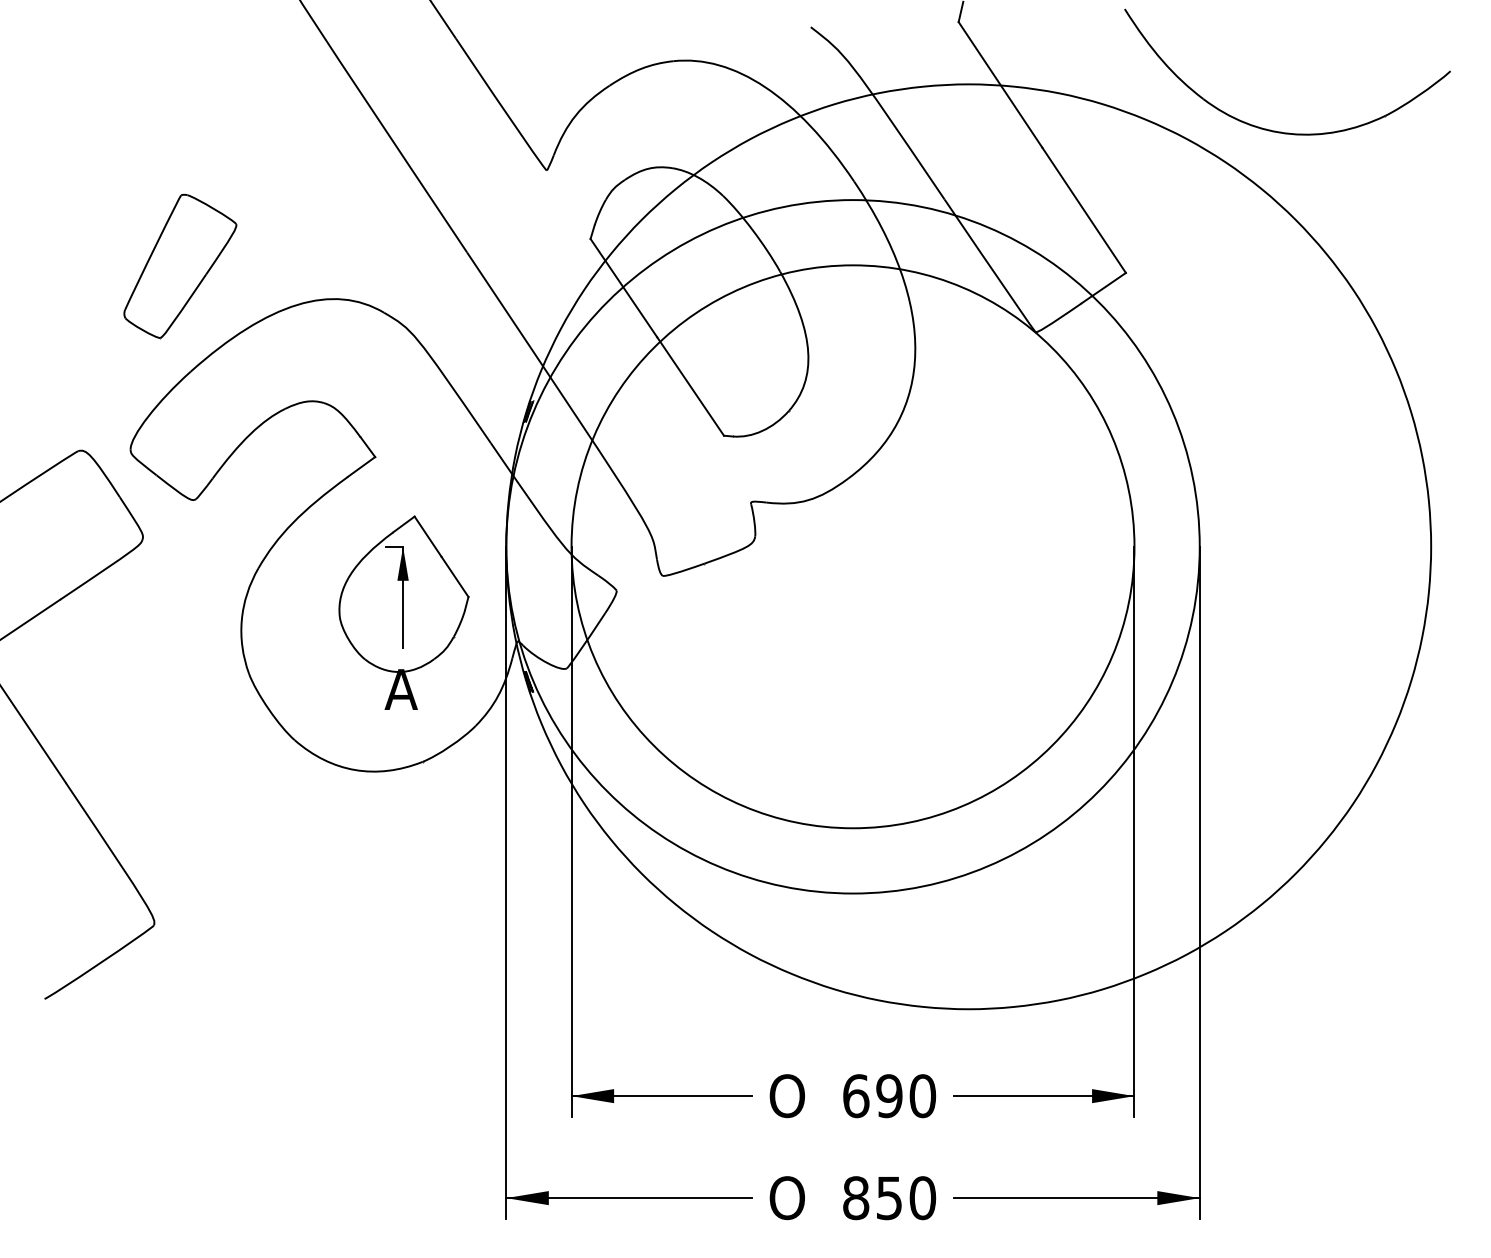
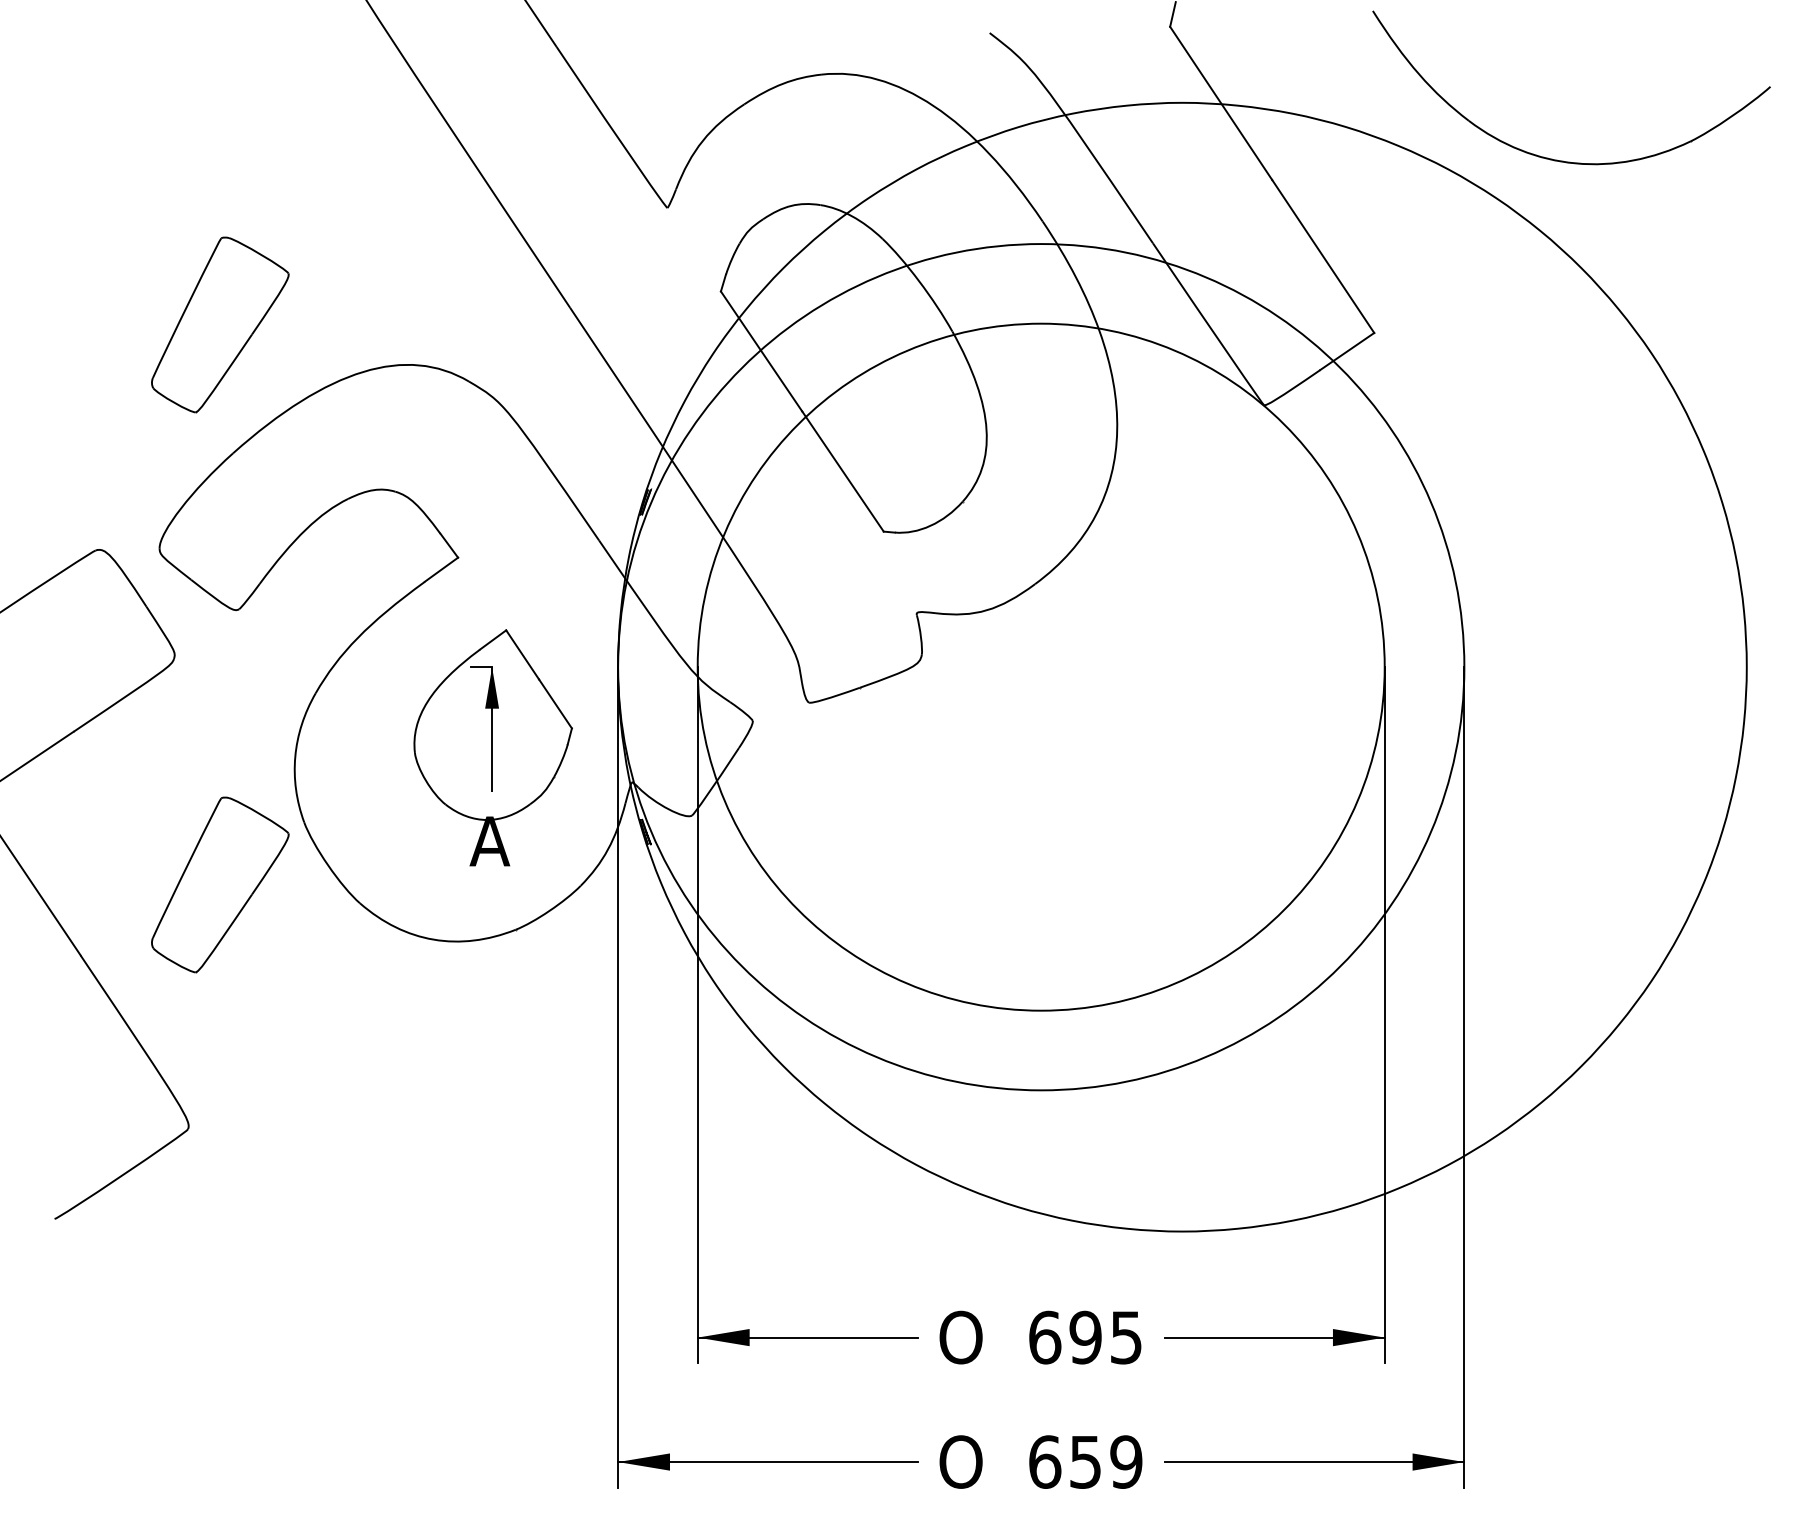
part: (180, 724) -> (220, 884), added
text: (922, 1096) -> (1126, 1337), 690 -> 695
text: (889, 1197) -> (1085, 1461), 850 -> 659

